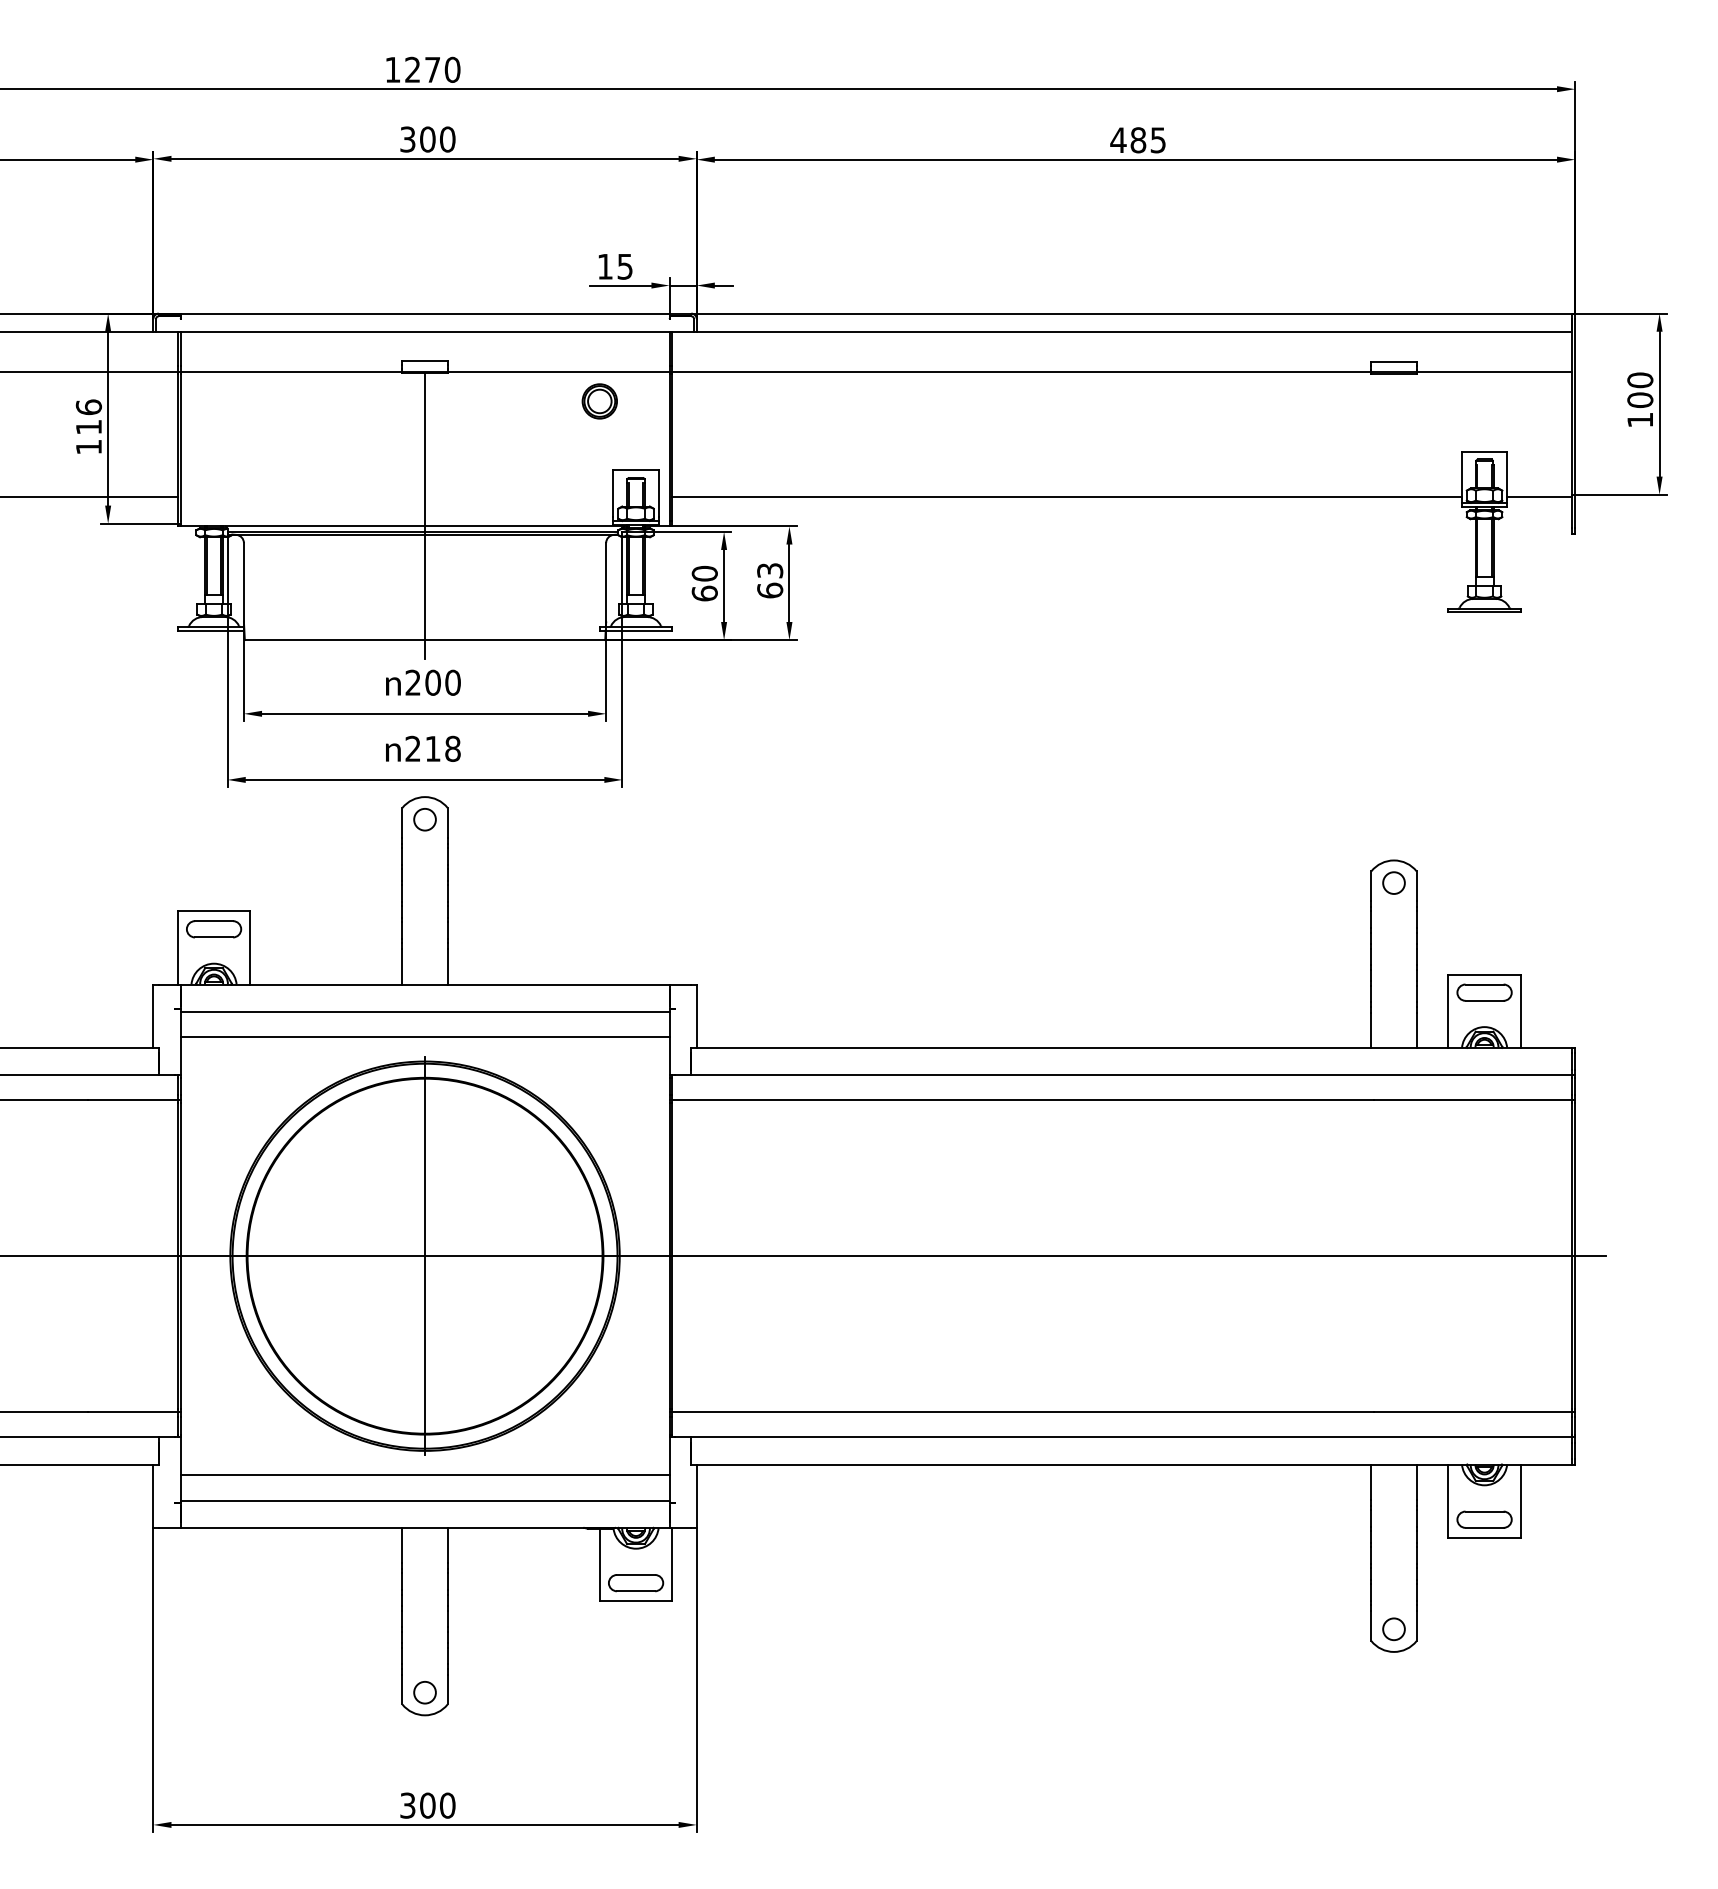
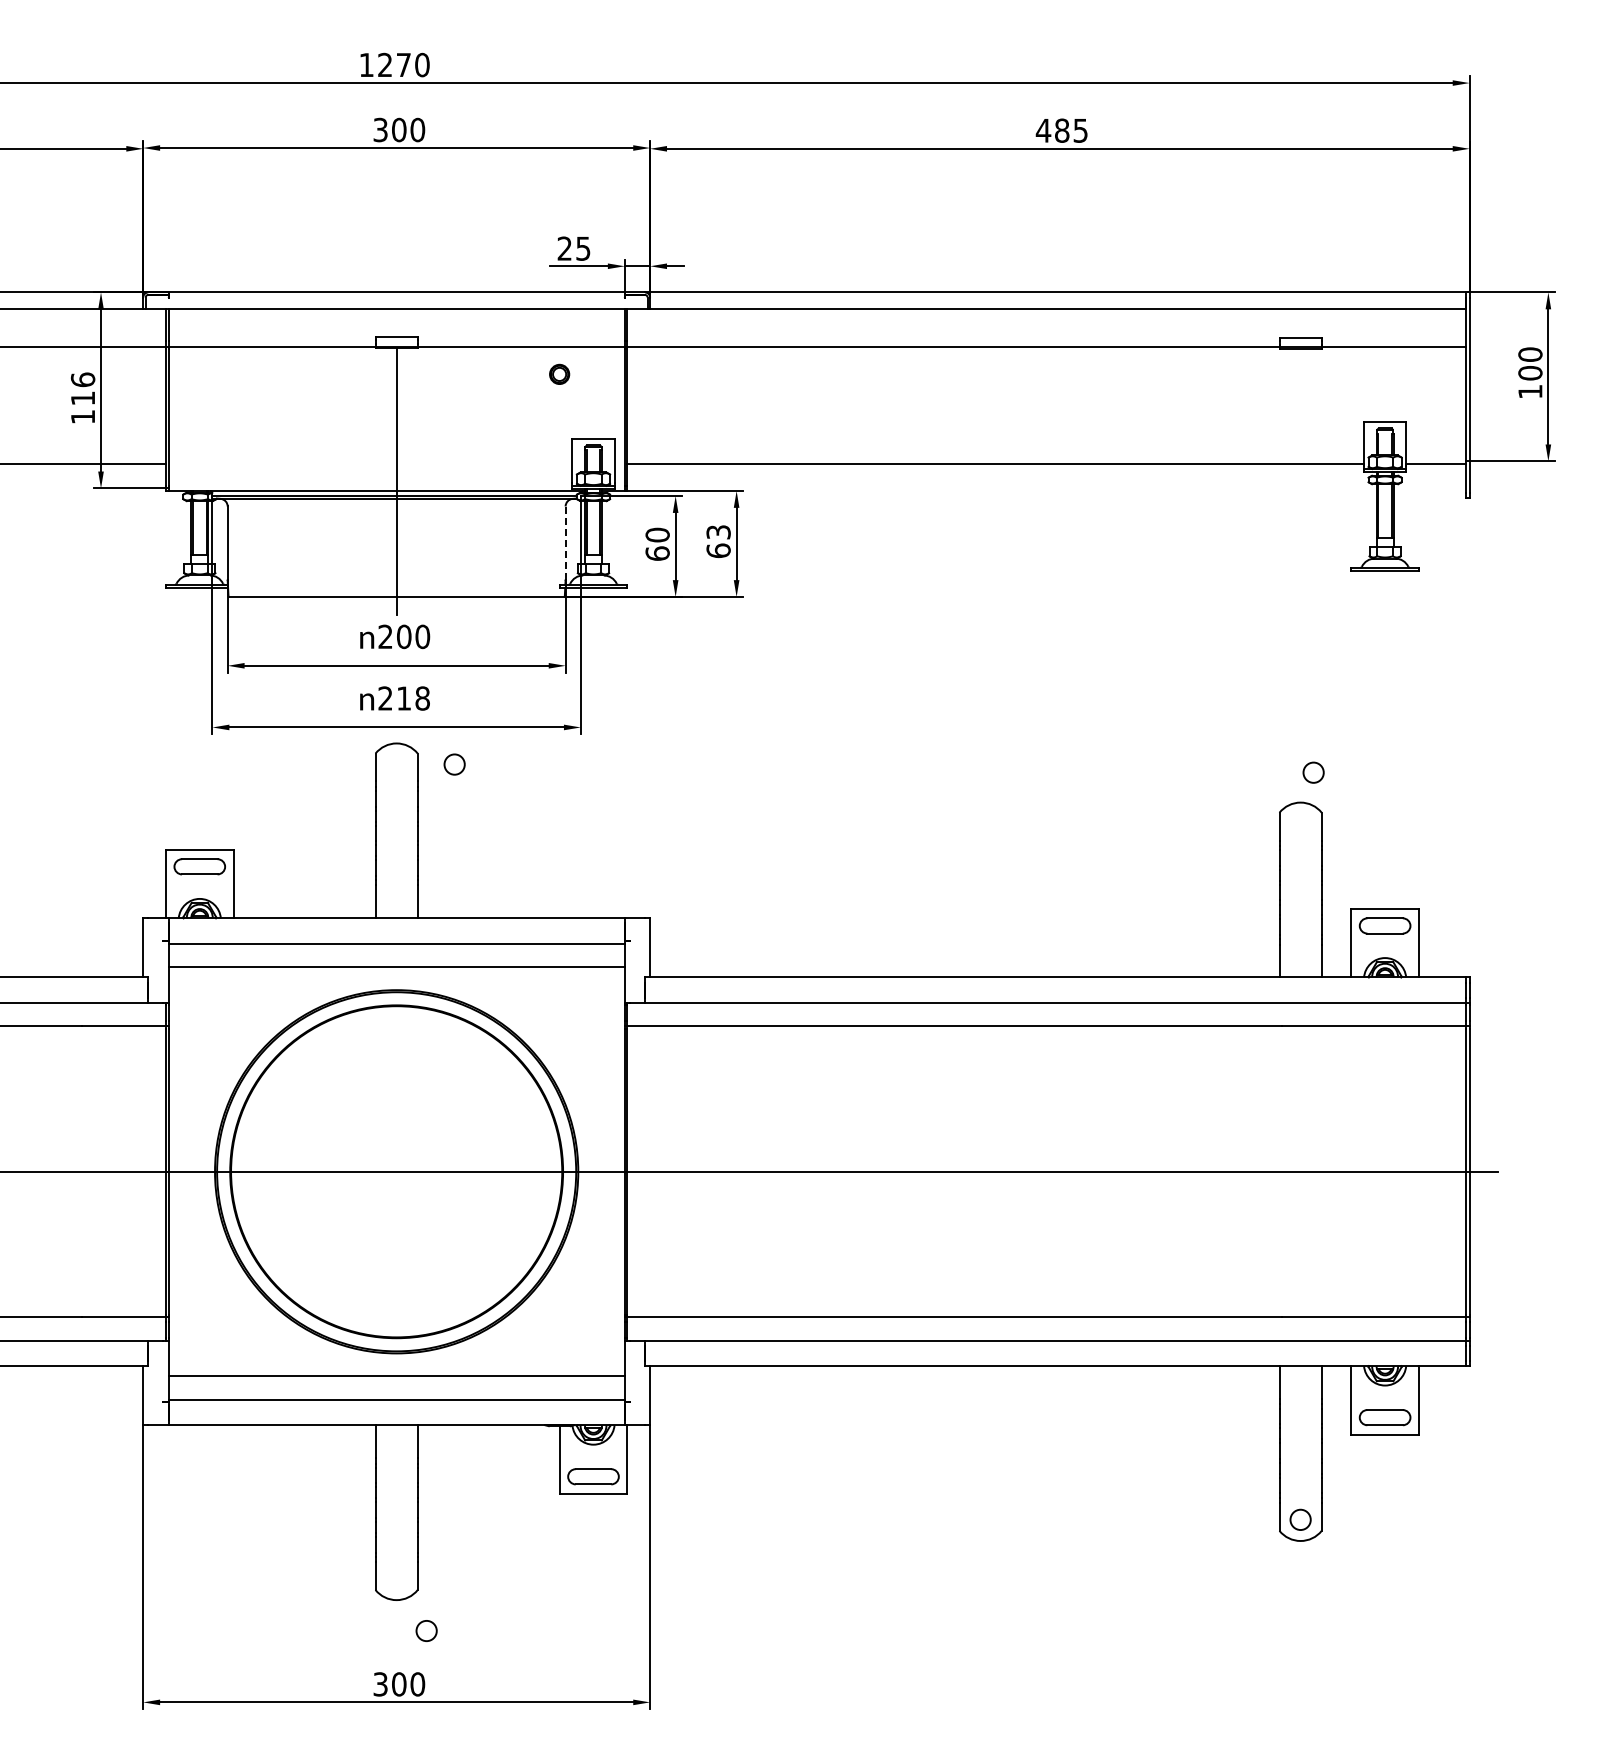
text: (604, 266) -> (564, 248), 15 -> 25
part: (599, 401) -> (559, 374), size x0.6
line: (606, 582) -> (565, 543), solid -> dashed
circle: (424, 819) -> (454, 764), moved
circle: (1393, 882) -> (1313, 772), moved
line: (424, 1255) -> (396, 1171), removed
circle: (424, 1692) -> (426, 1630), moved

